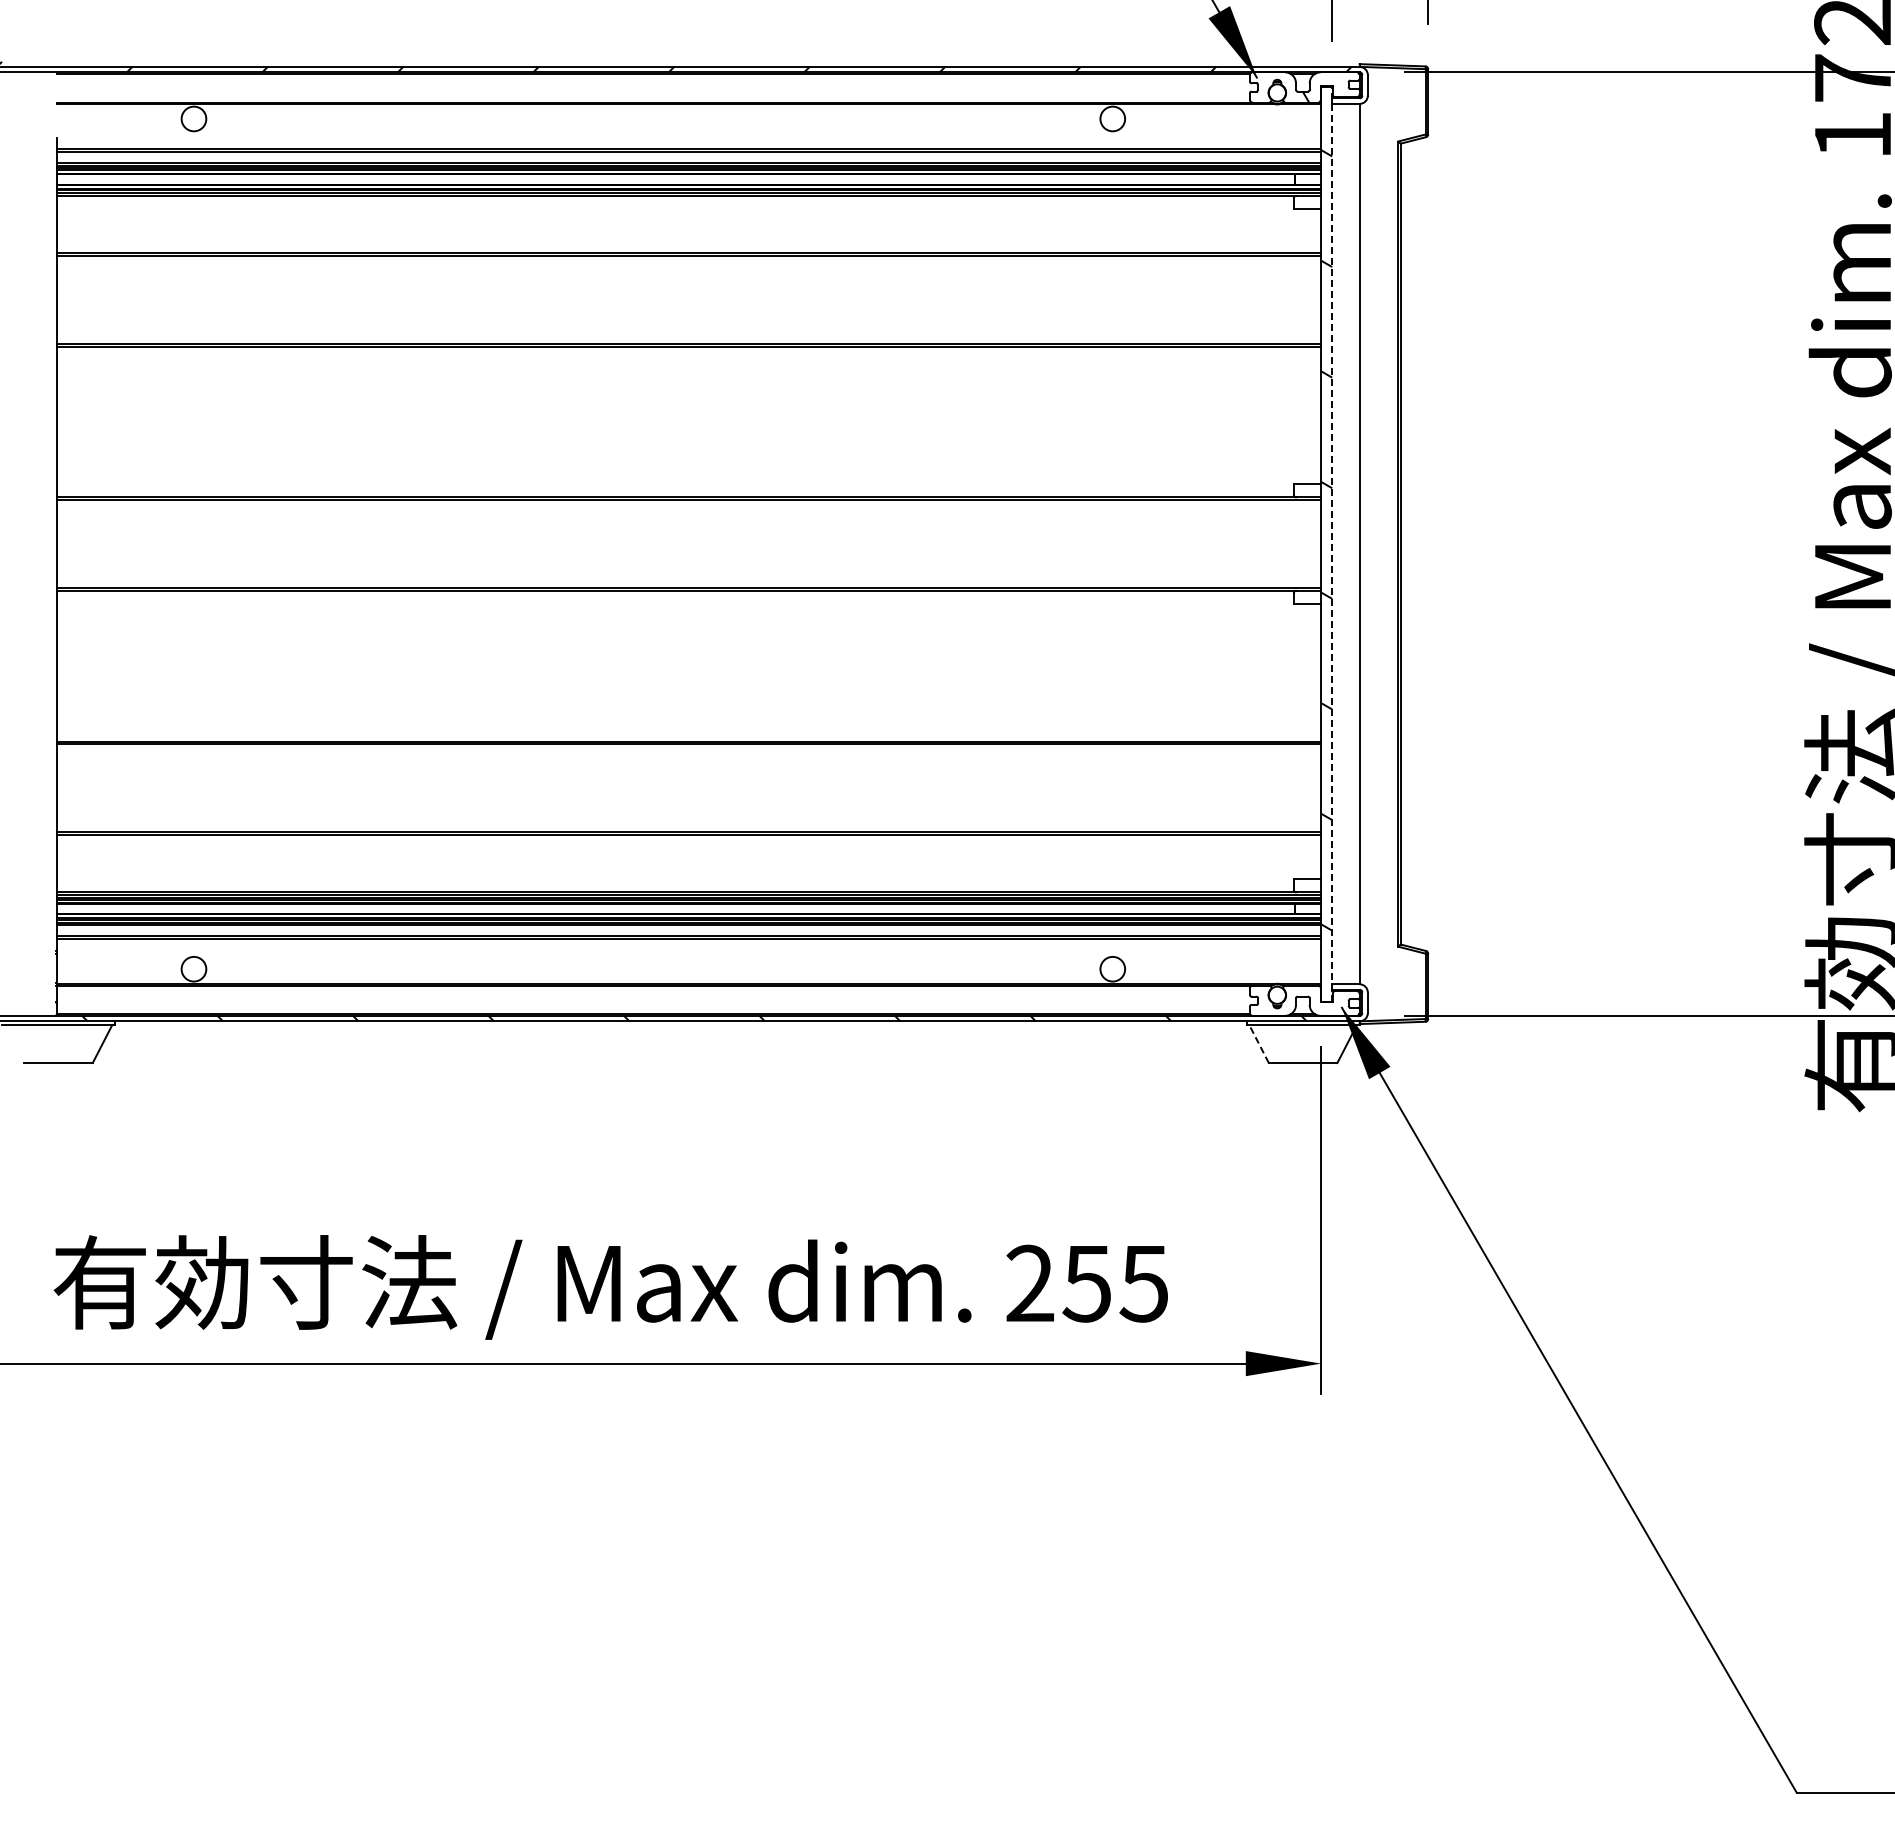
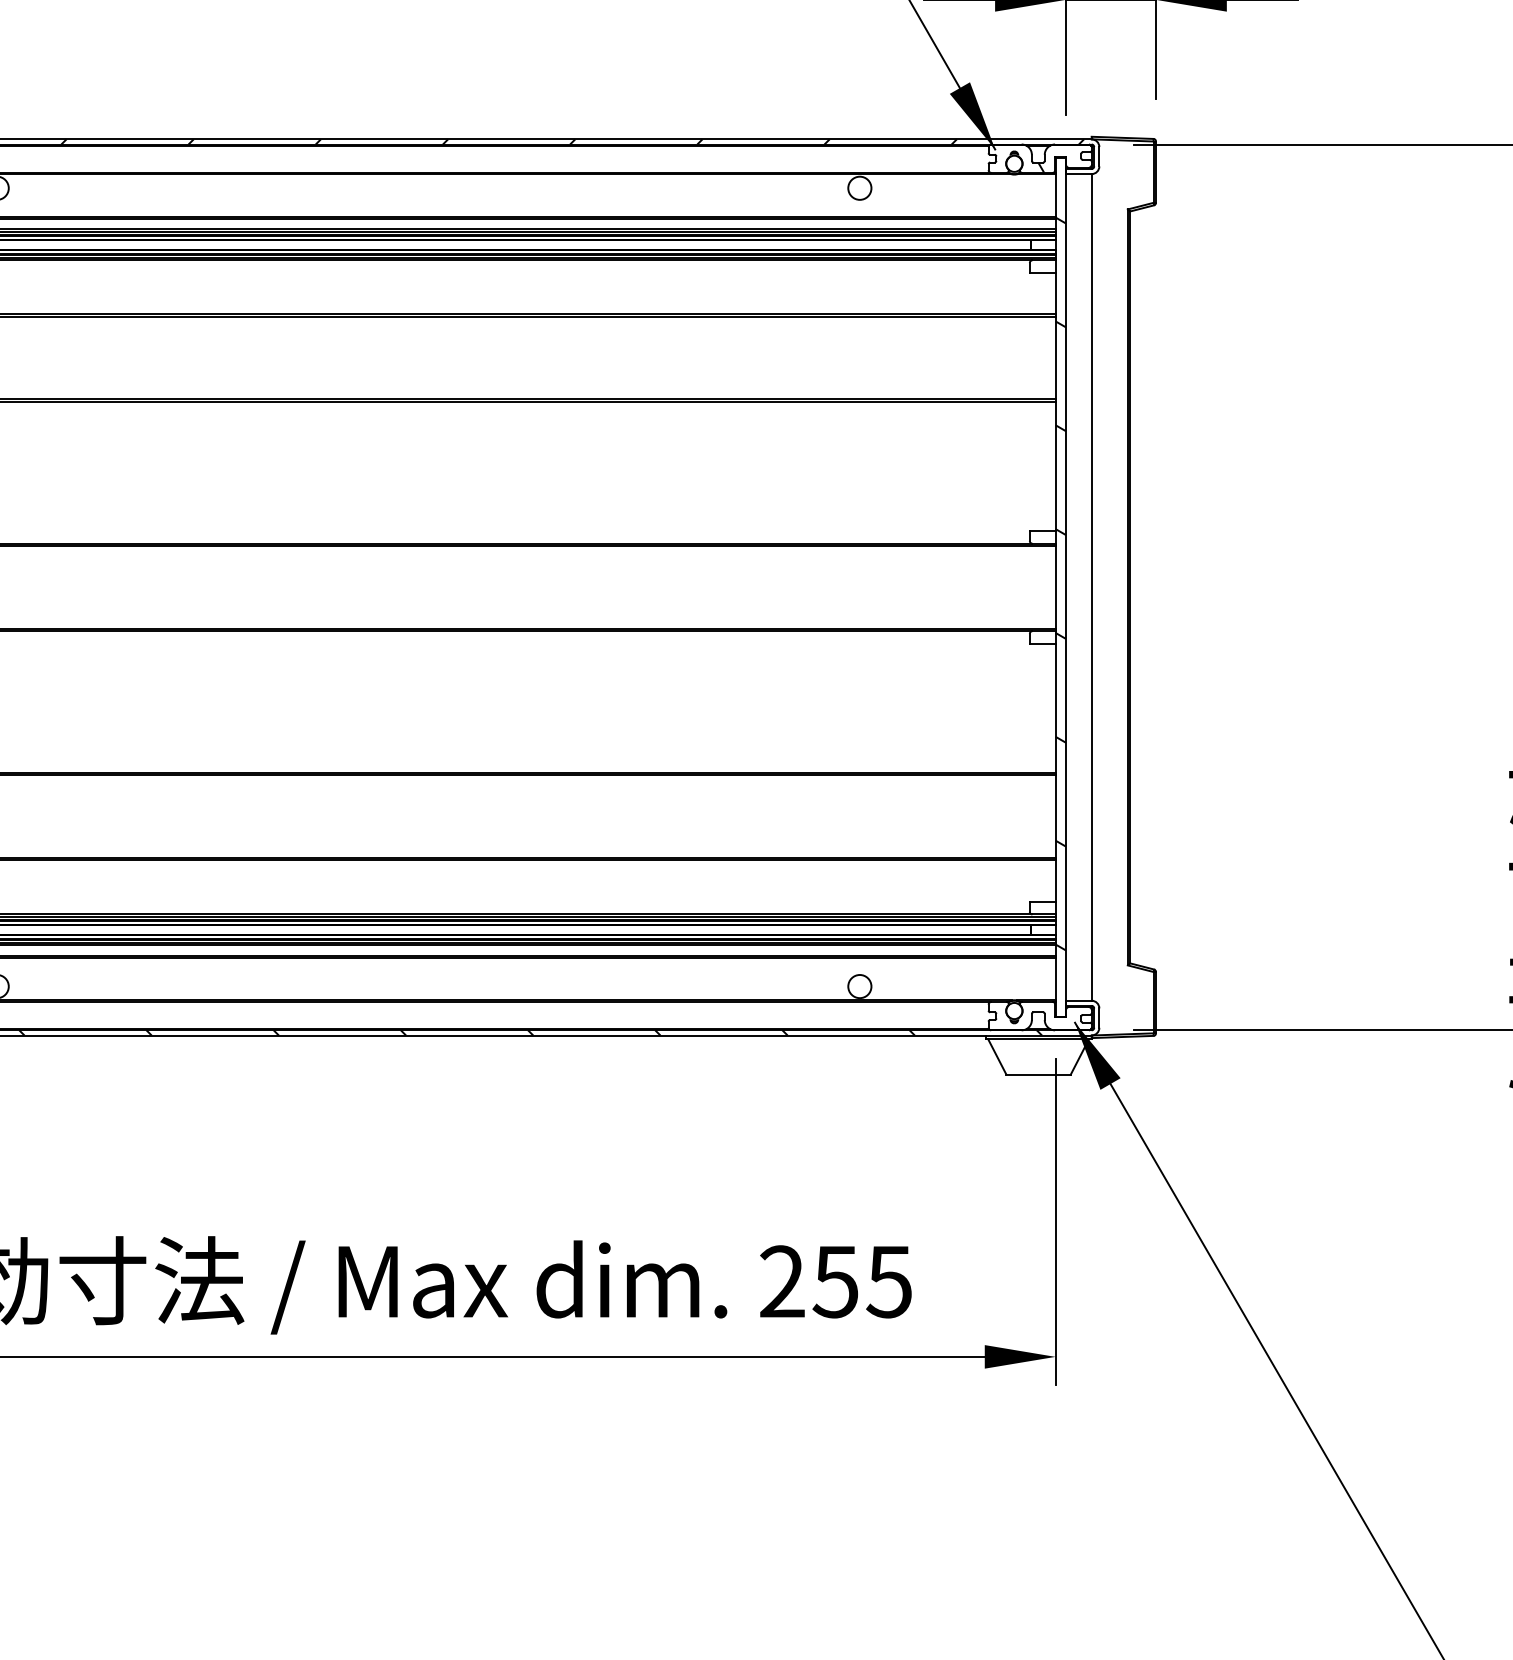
line: (1332, 543) -> (1066, 586), dashed -> solid
line: (1258, 1043) -> (996, 1056), dashed -> solid

